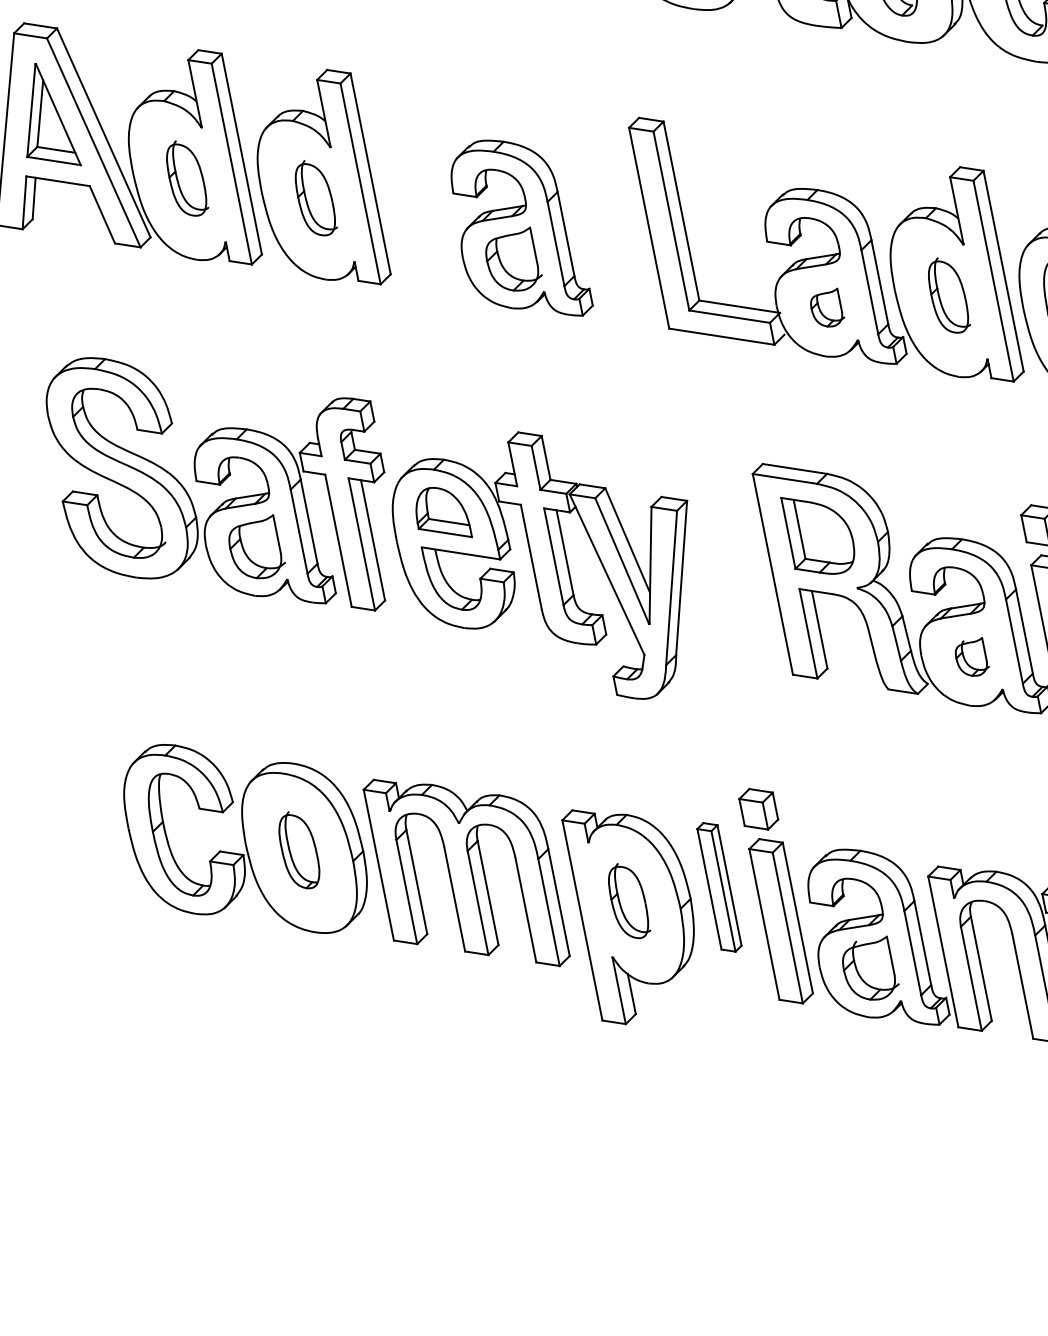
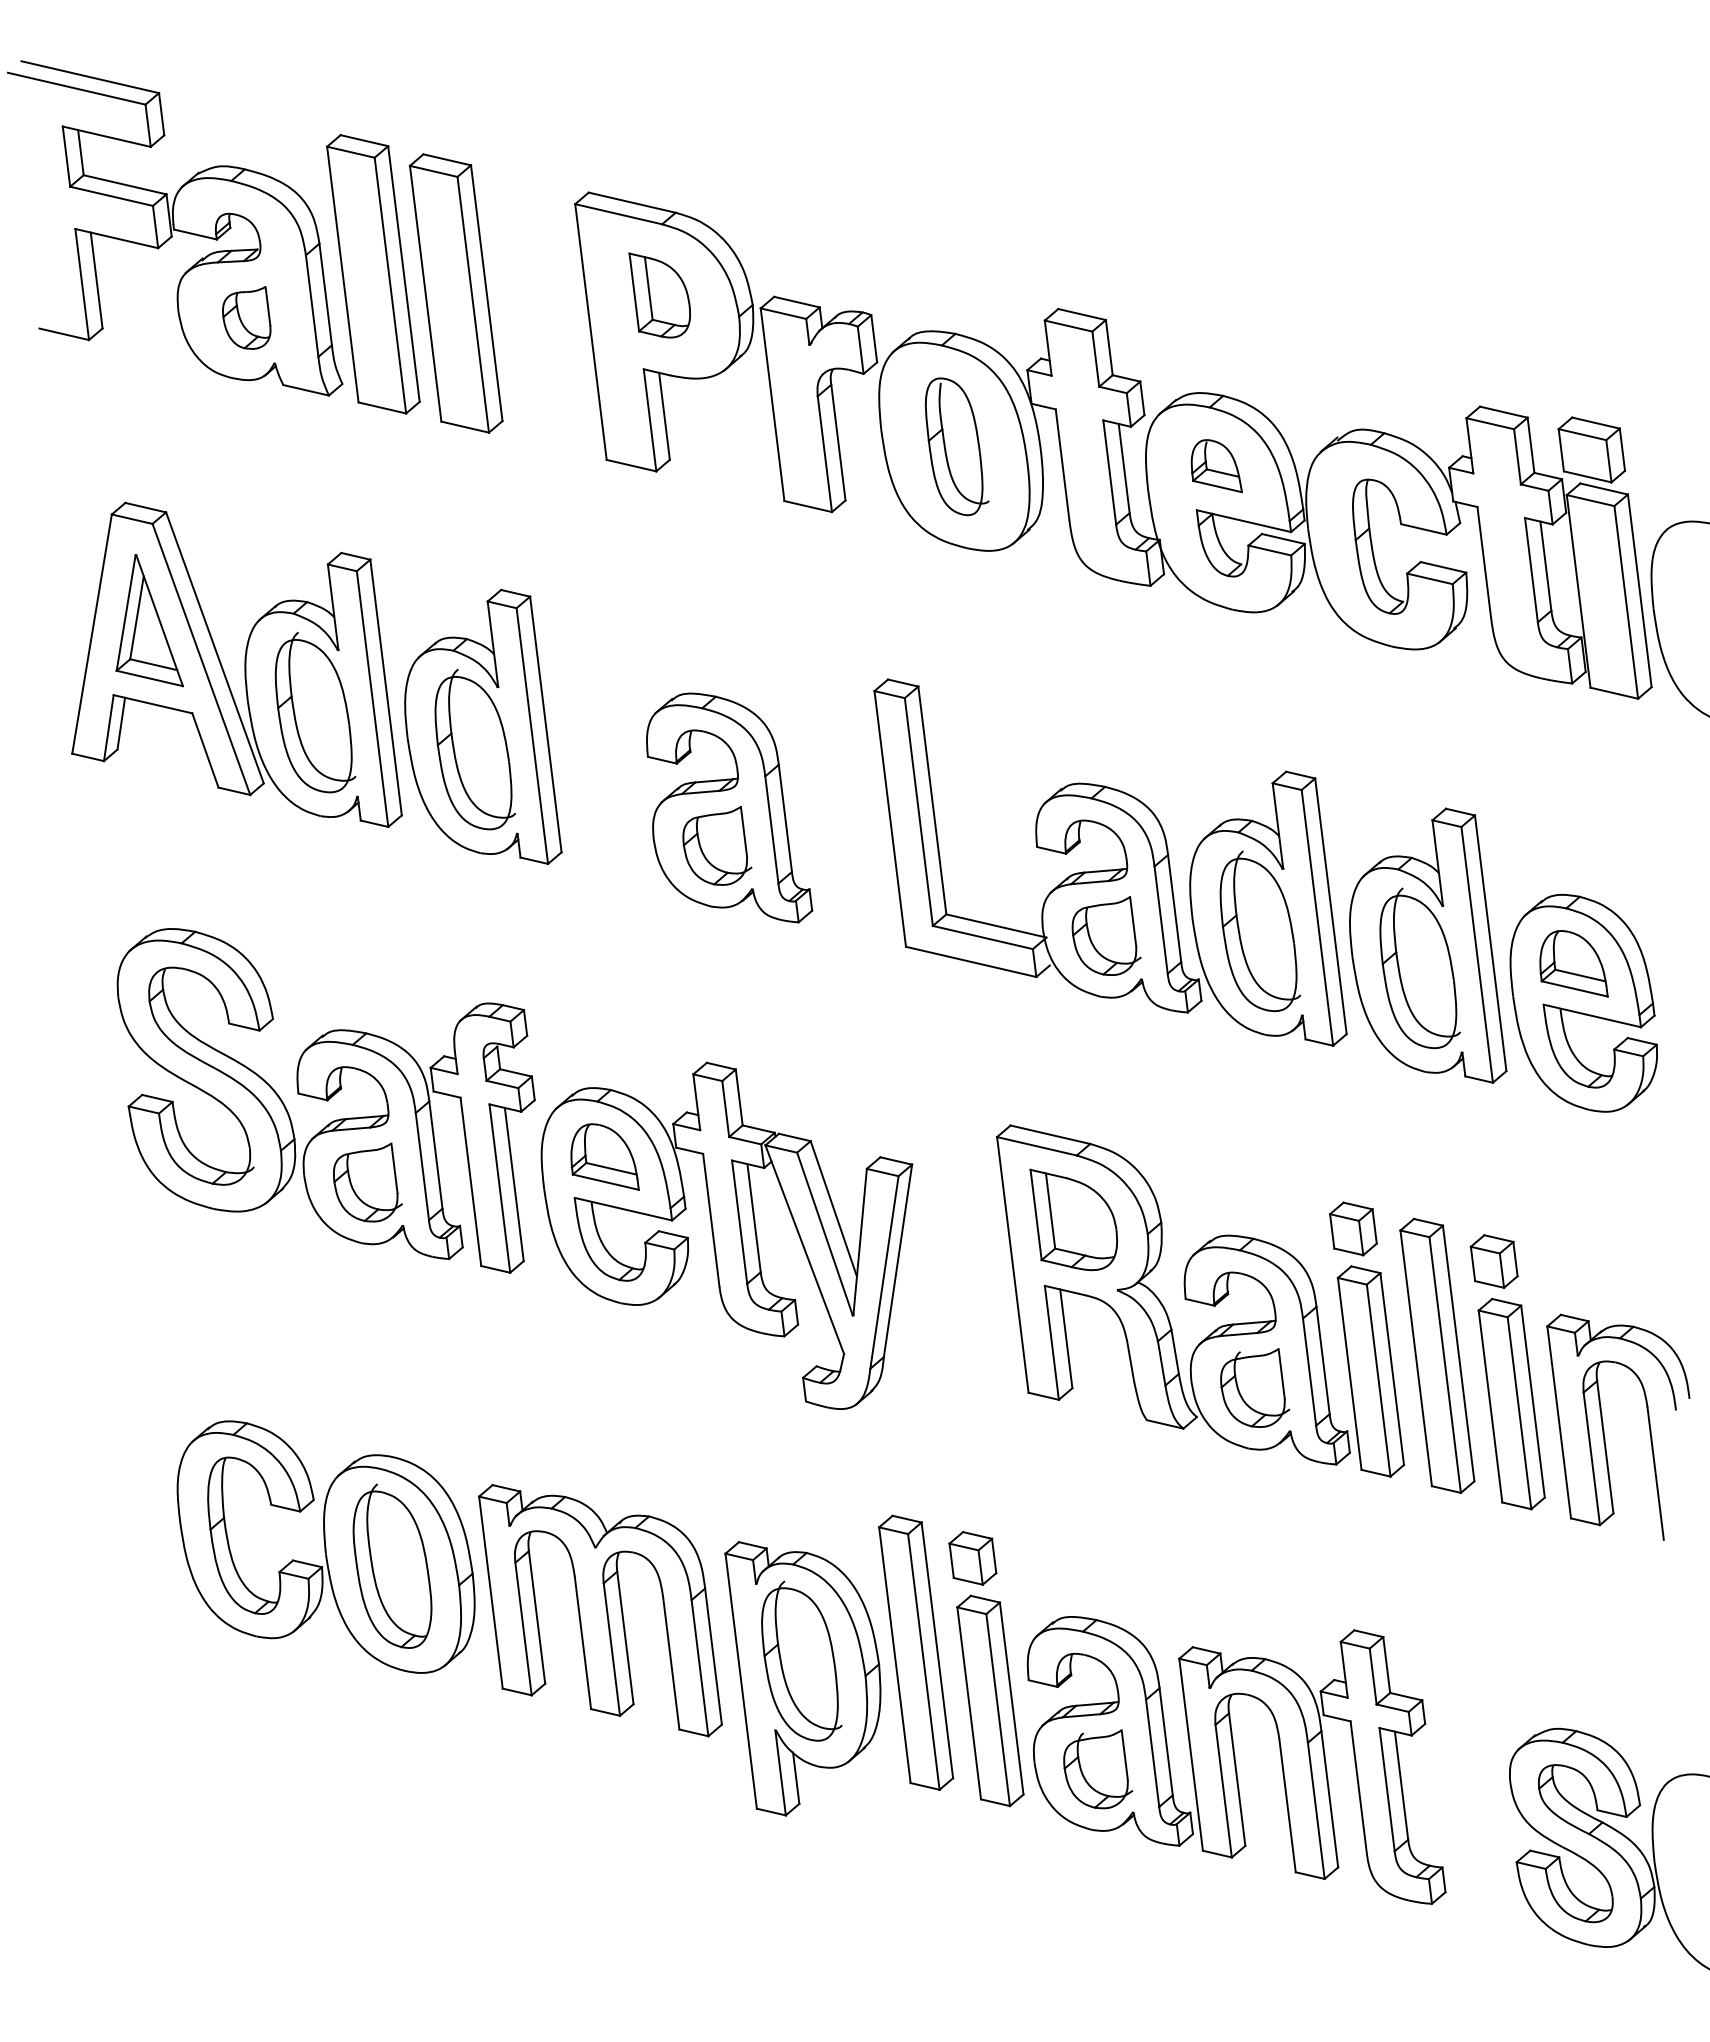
part: (187, 178) -> (315, 712), size x1.67
part: (315, 197) -> (474, 749), size x1.67
part: (949, 295) -> (1260, 931), size x1.67
part: (827, 307) -> (1106, 935), size x1.67
part: (972, 657) -> (1255, 1387), size x1.67
part: (299, 849) -> (392, 1565), size x1.67
part: (719, 887) -> (916, 1652), size x1.67
part: (628, 900) -> (801, 1660), size x1.67

